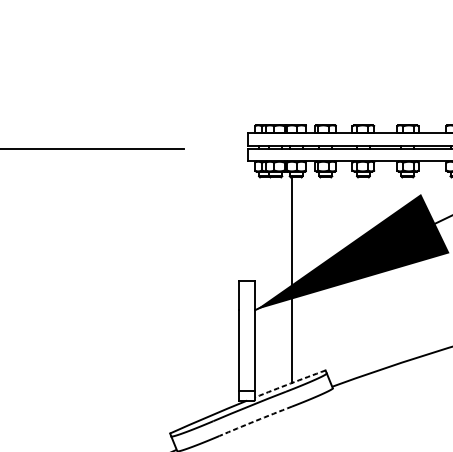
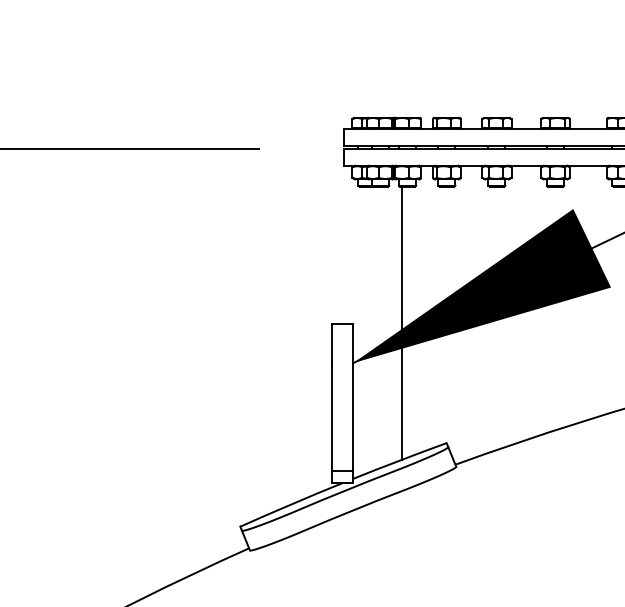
arc: (290, 383) -> (399, 460), dashed -> solid
arc: (255, 421) -> (353, 510), dashed -> solid

